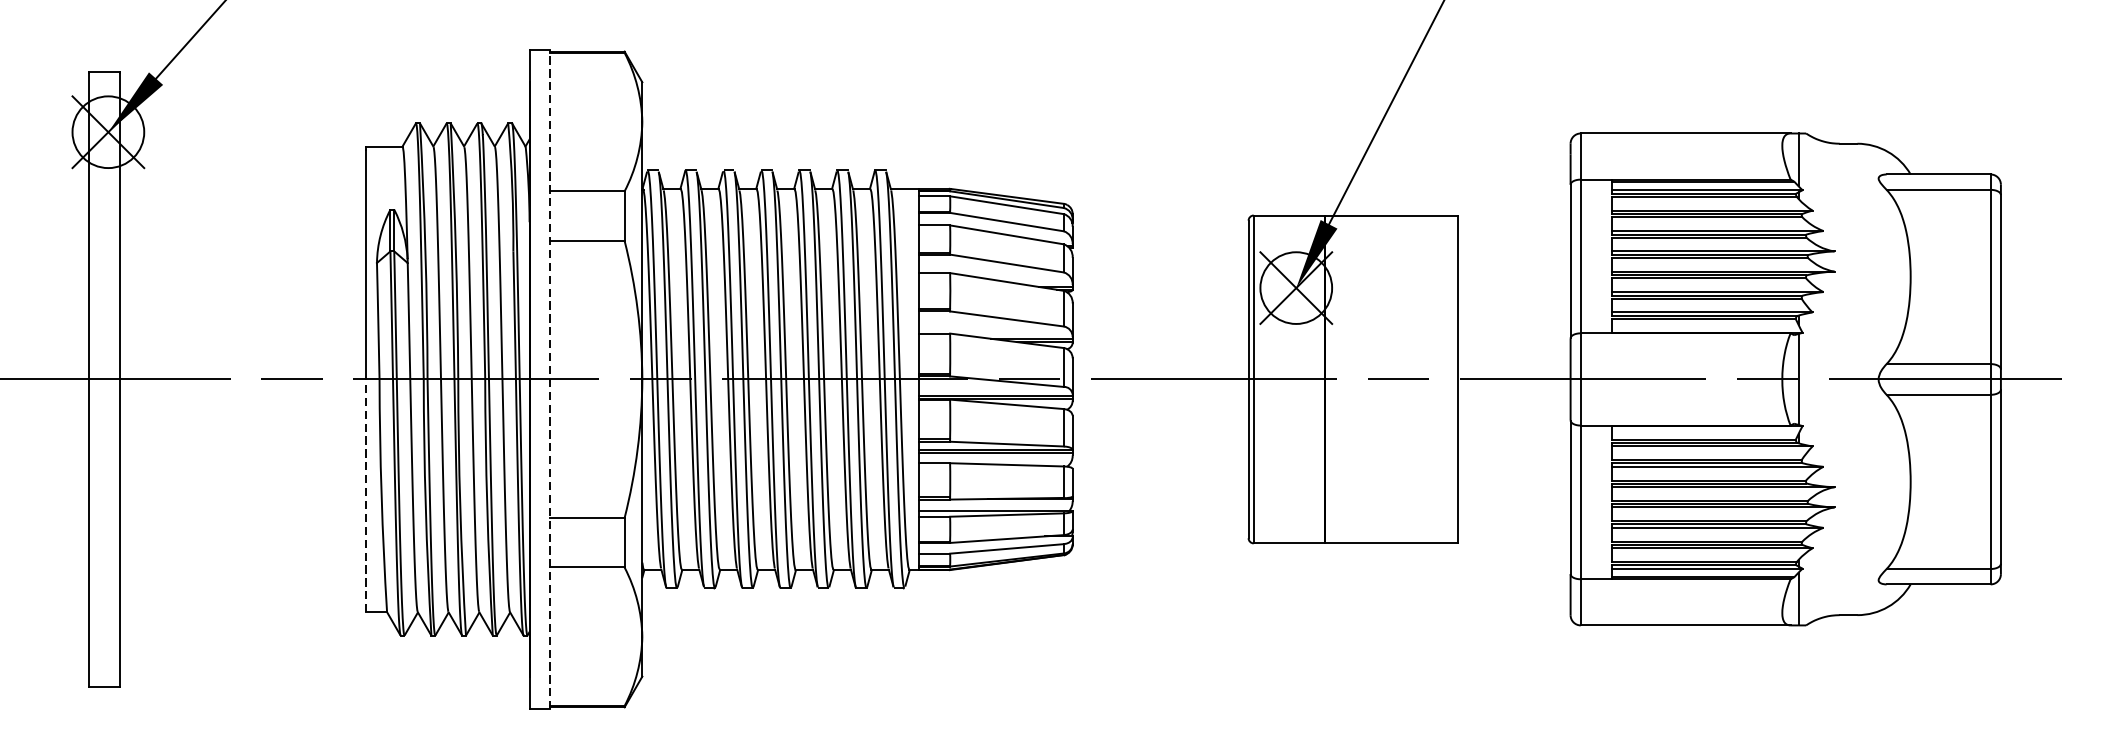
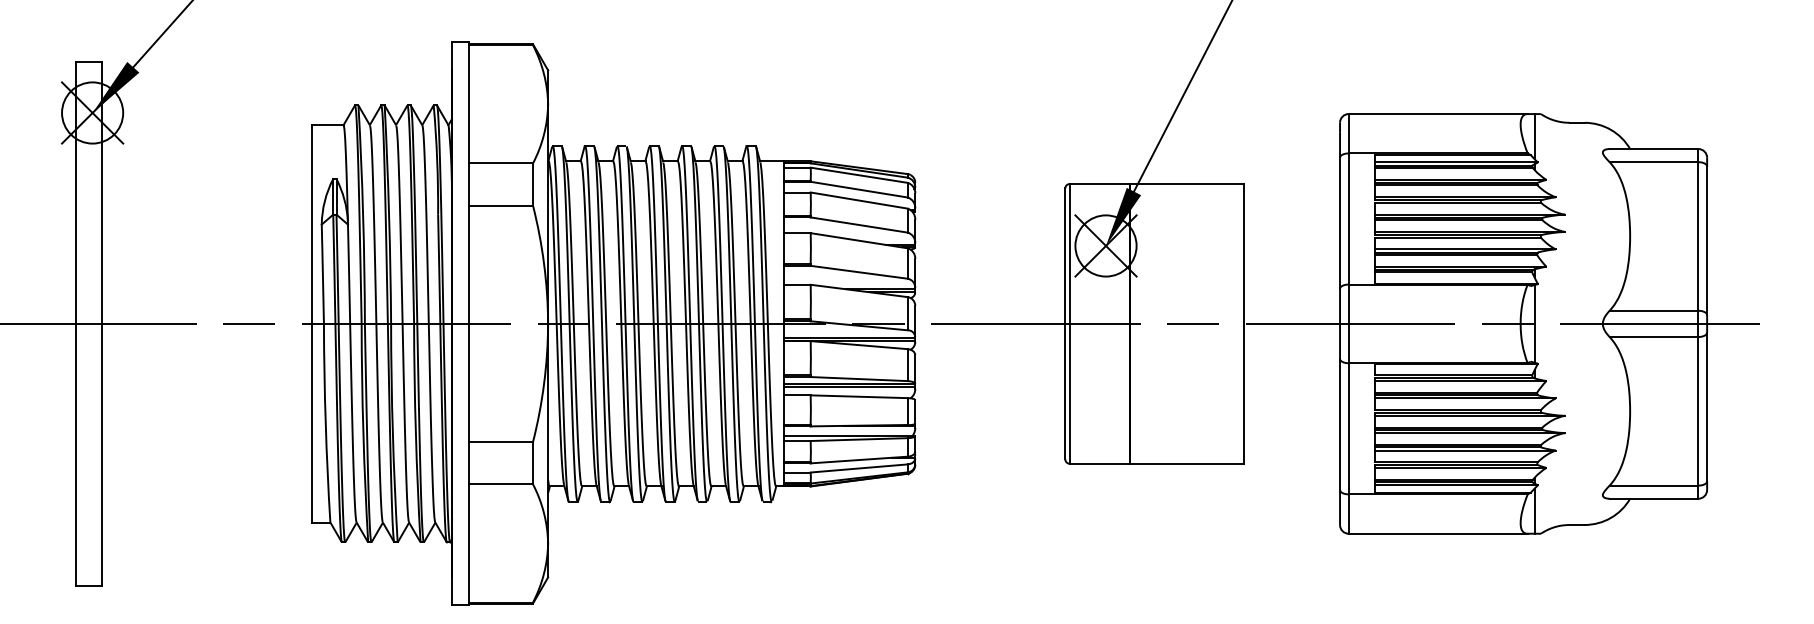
line: (550, 378) -> (469, 323), dashed -> solid
line: (366, 495) -> (312, 422), dashed -> solid

